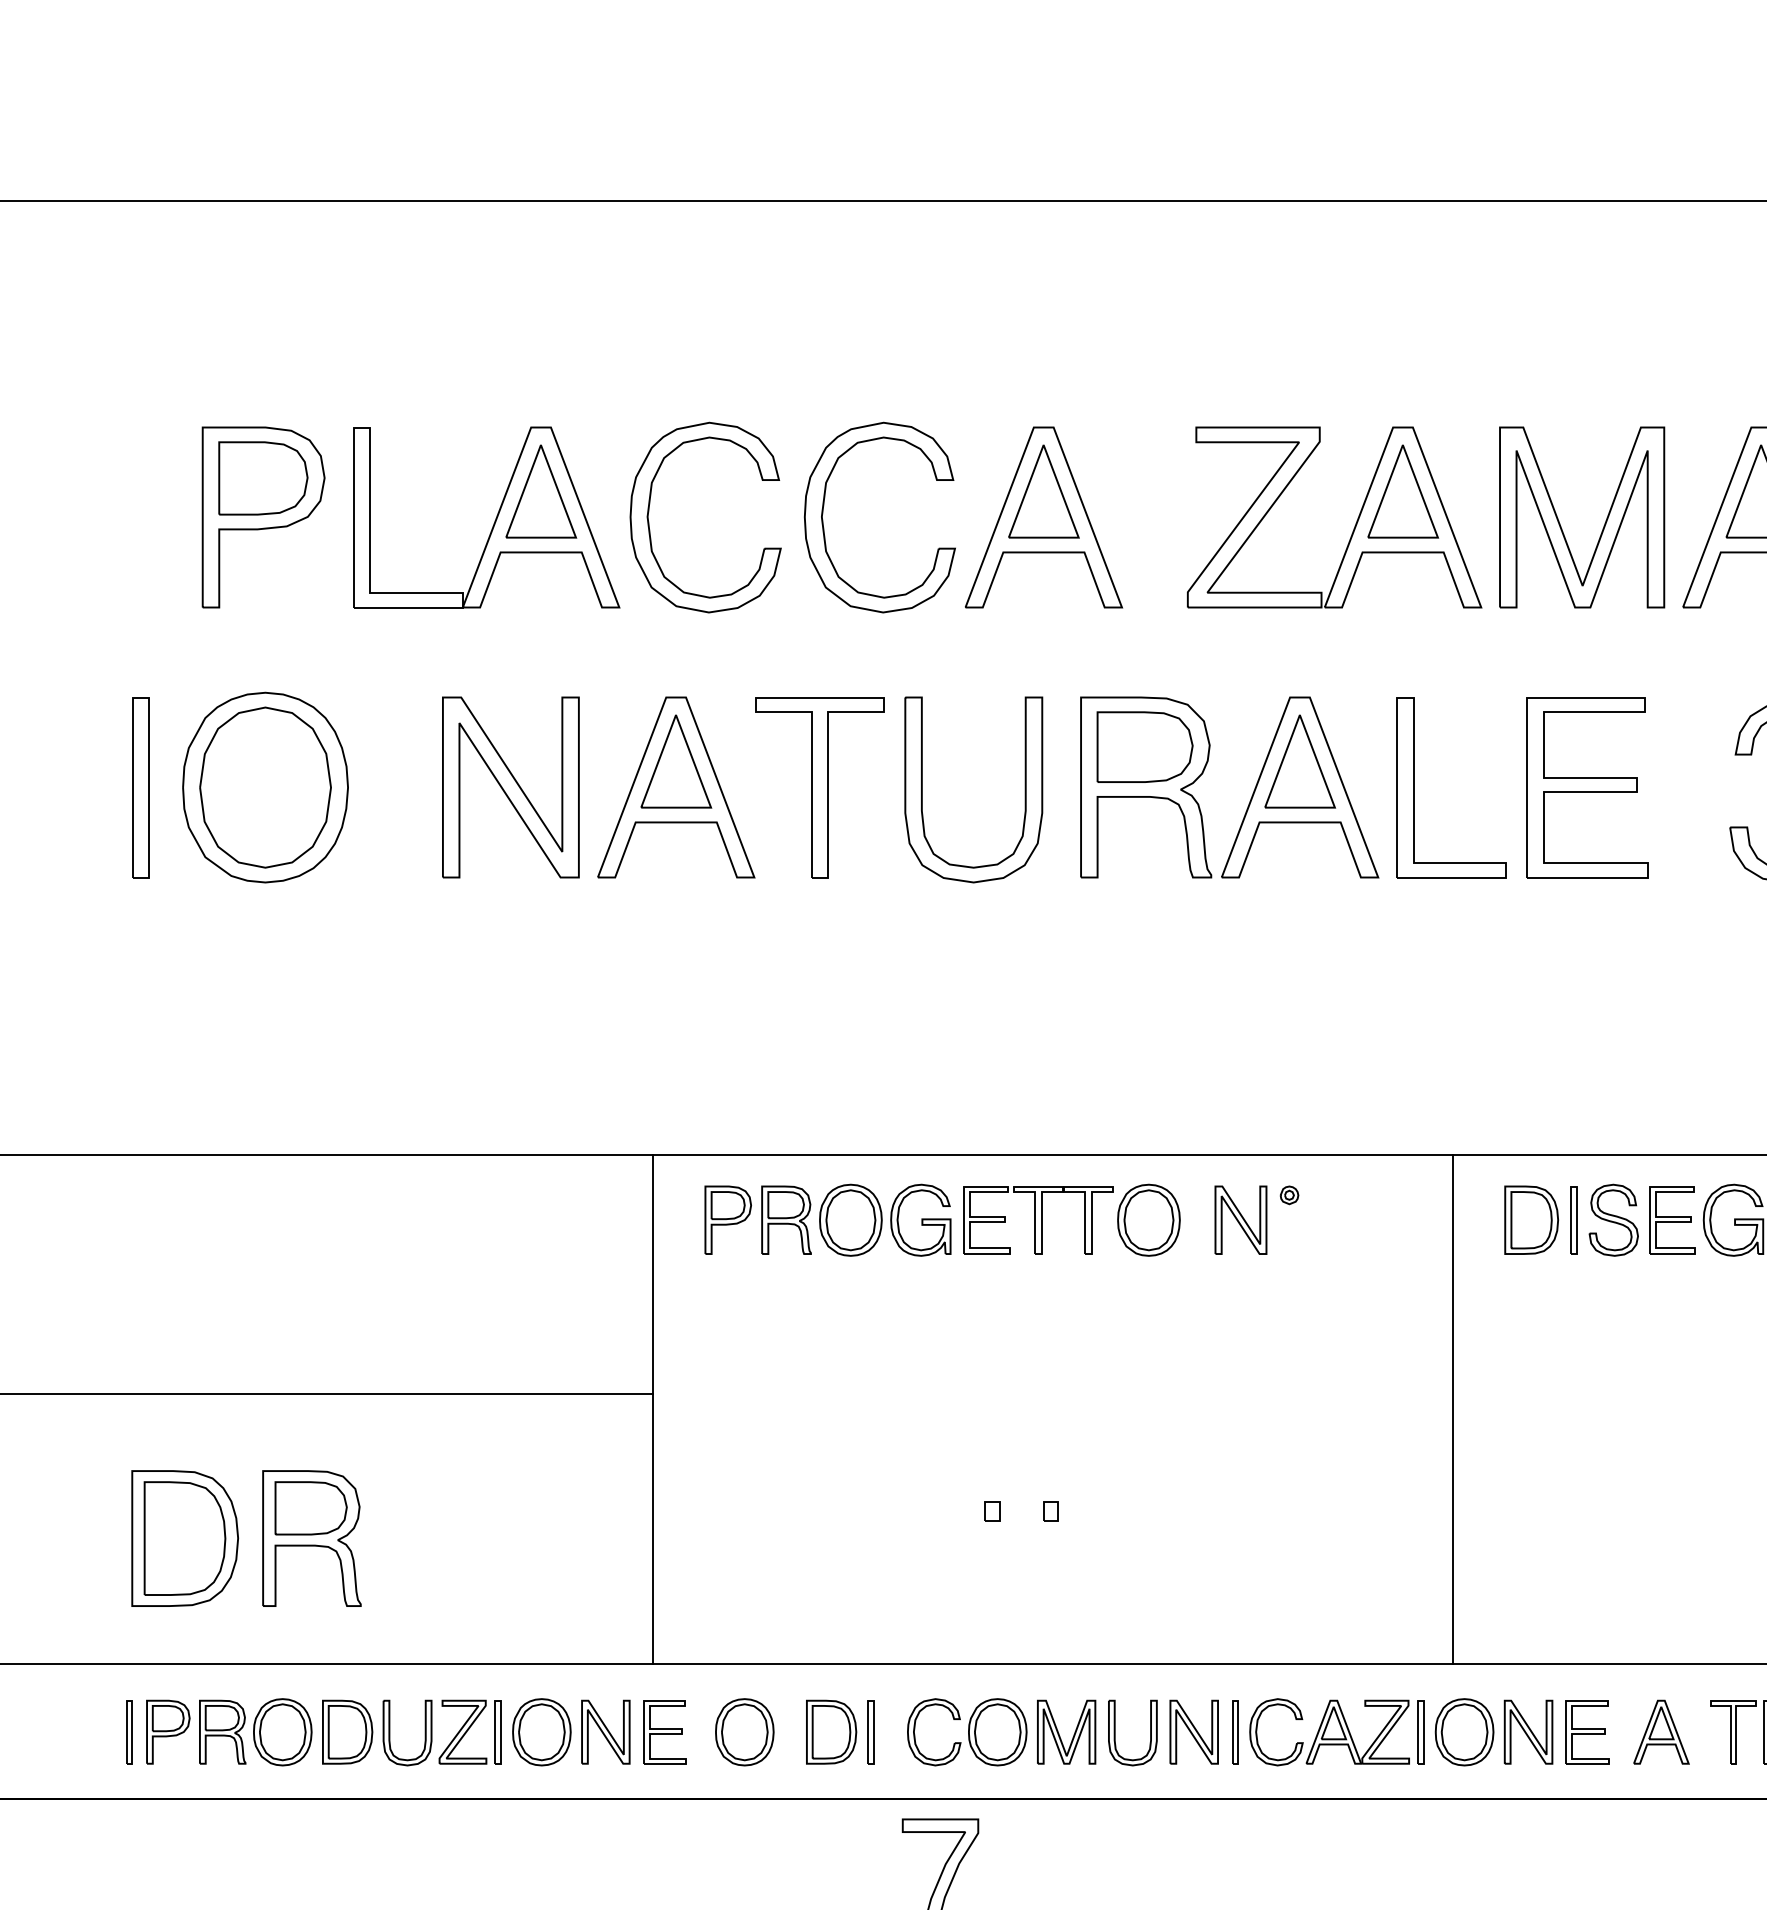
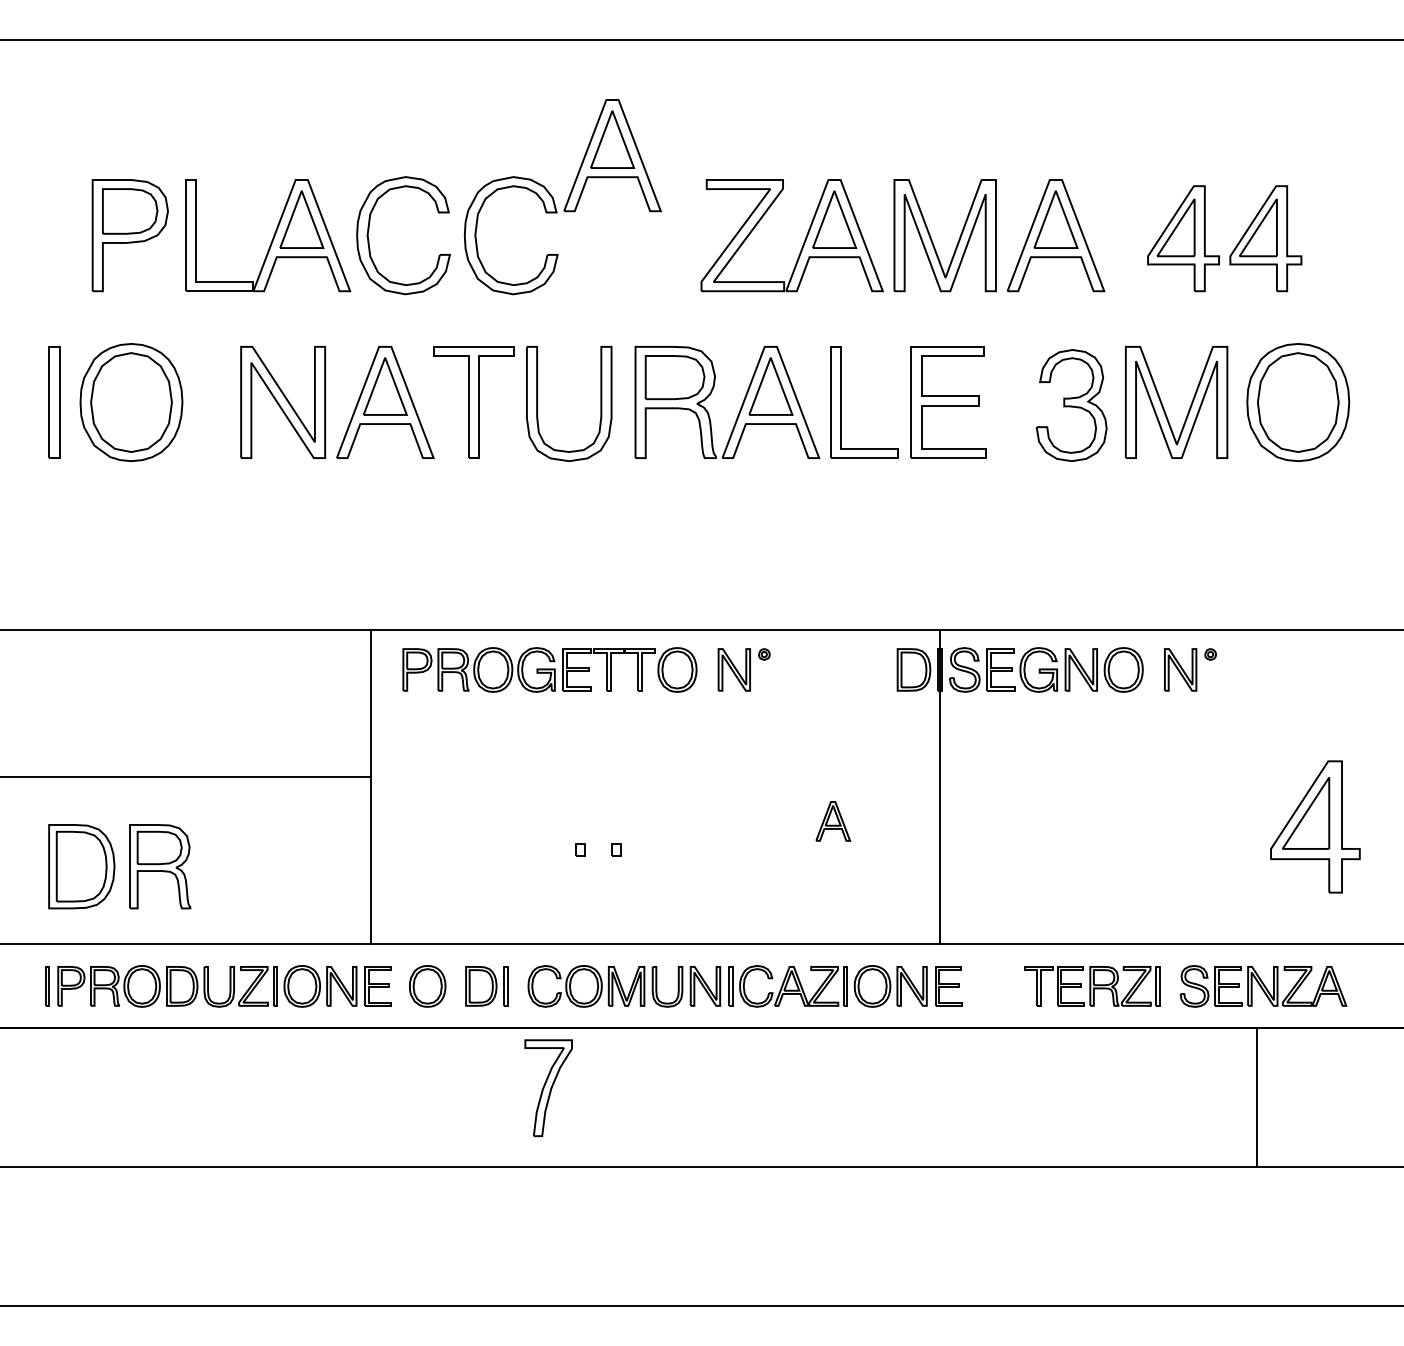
part: (1043, 517) -> (612, 155), moved
line: (1453, 1408) -> (940, 786), moved
part: (1661, 1732) -> (833, 821), moved

